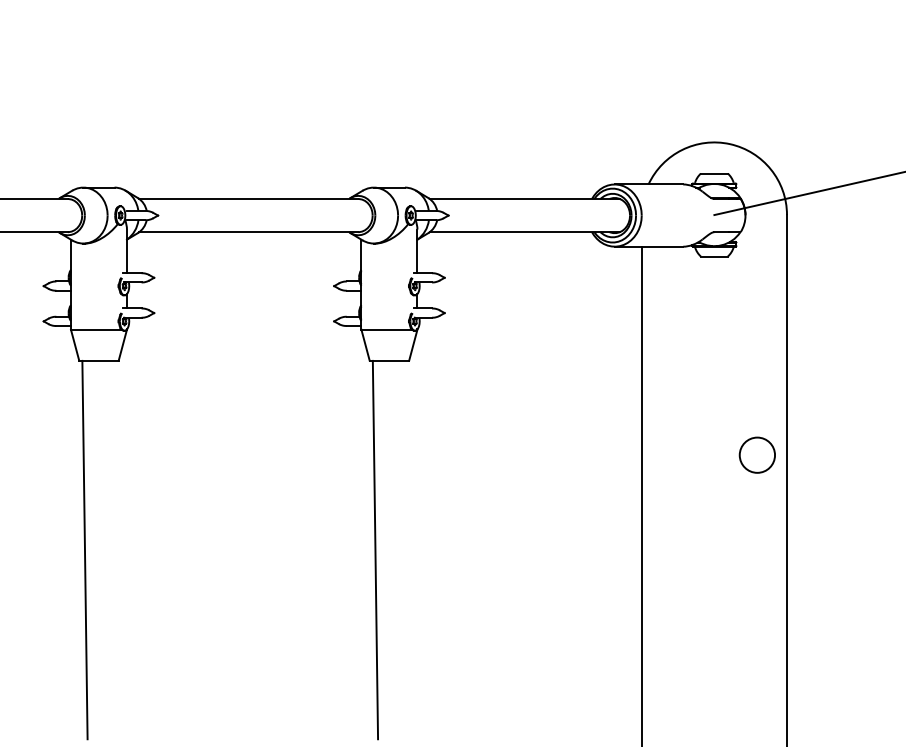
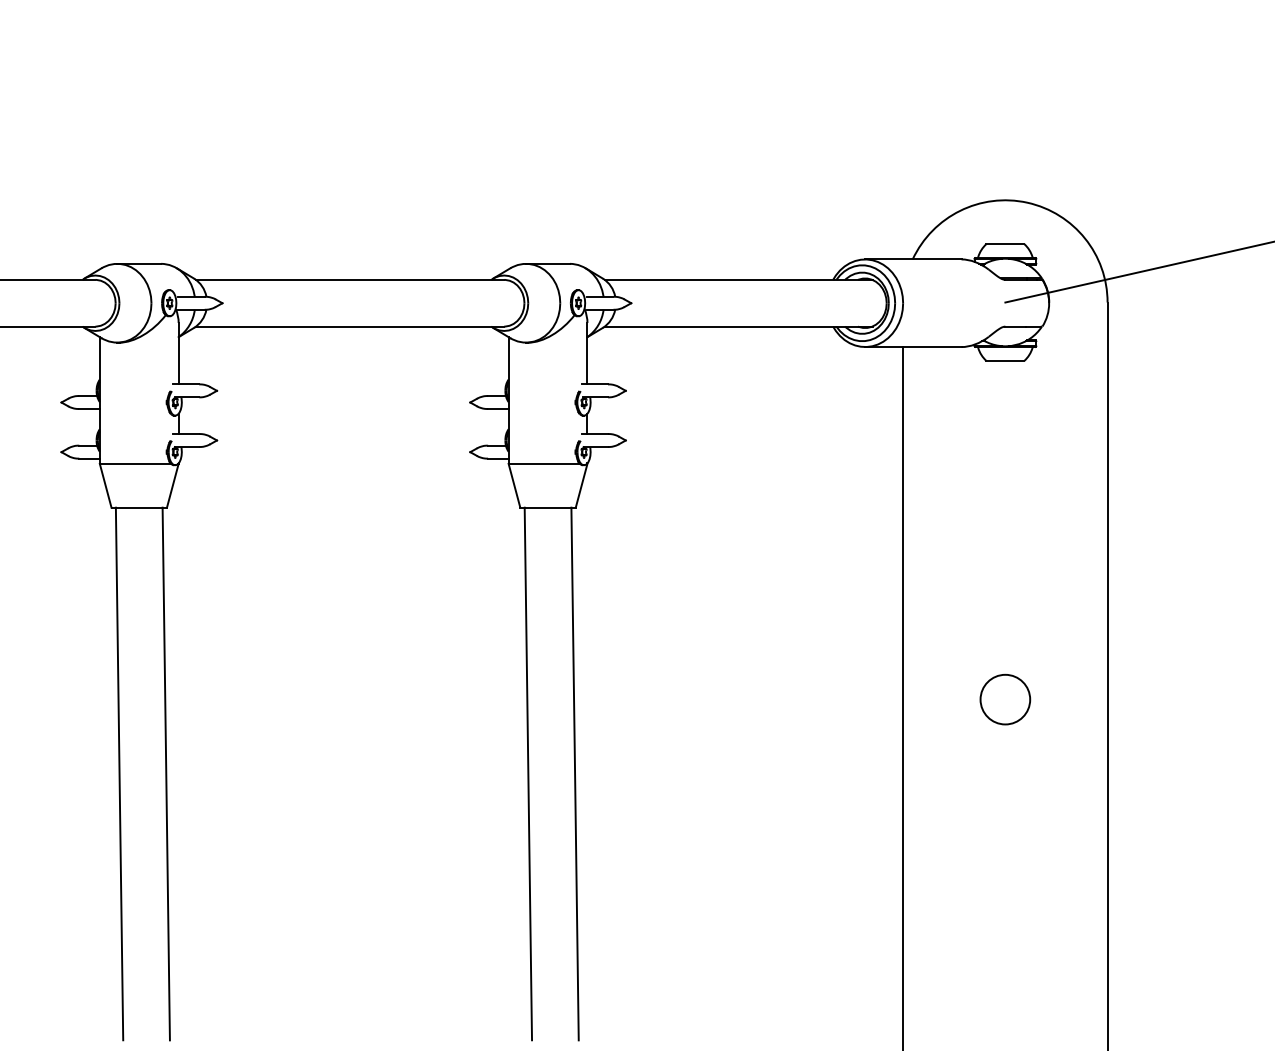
circle: (756, 454) -> (1004, 698), moved
line: (117, 549) -> (165, 773), added
line: (408, 549) -> (574, 773), added

